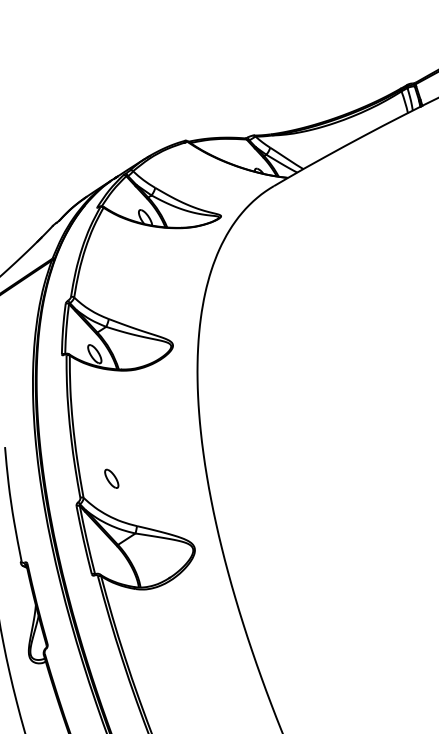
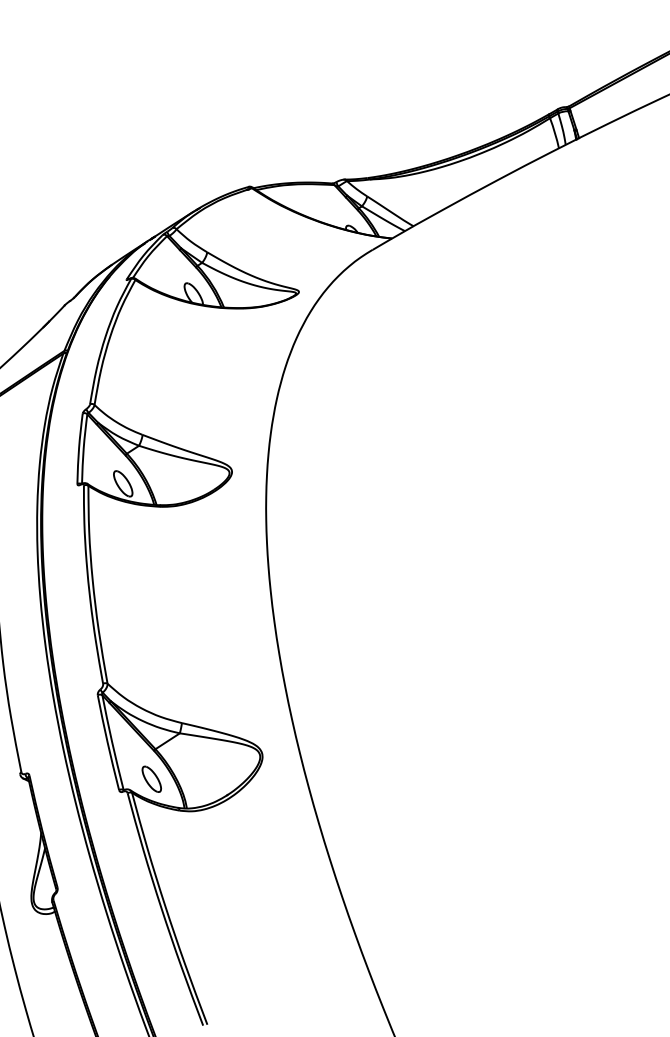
part: (111, 478) -> (151, 778), moved

